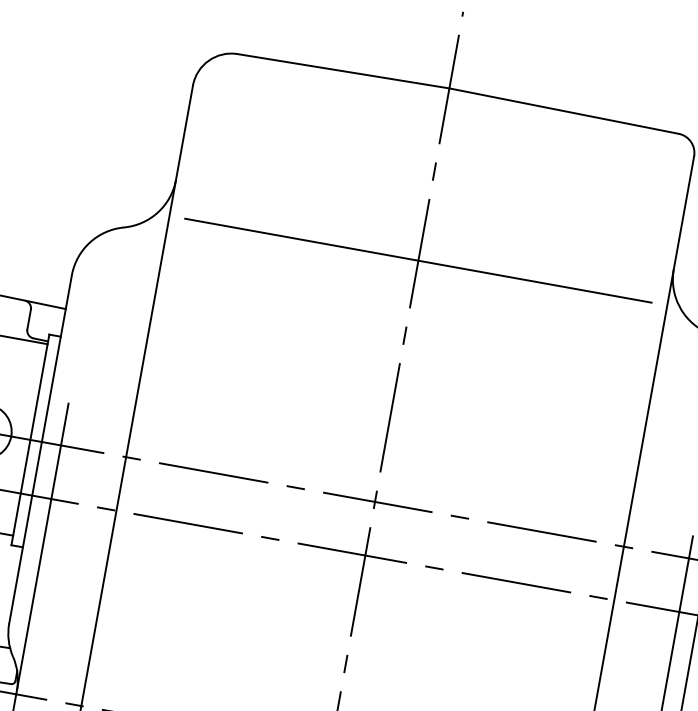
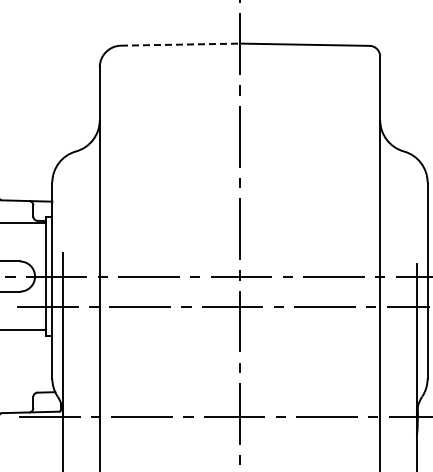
line: (343, 70) -> (180, 44), solid -> dashed
line: (417, 260) -> (239, 140), removed

